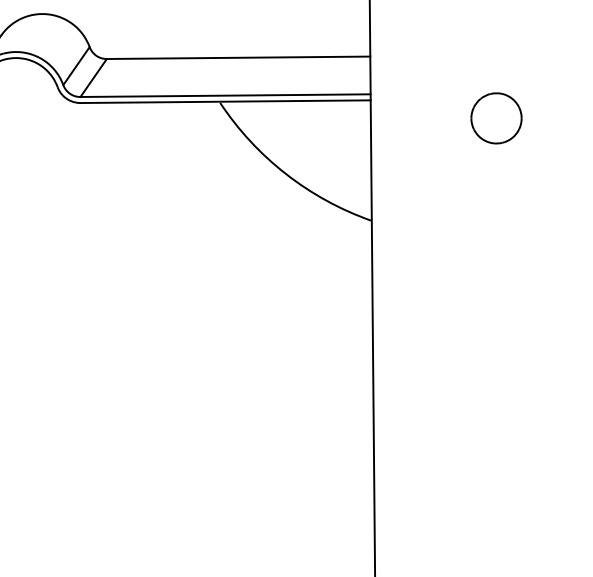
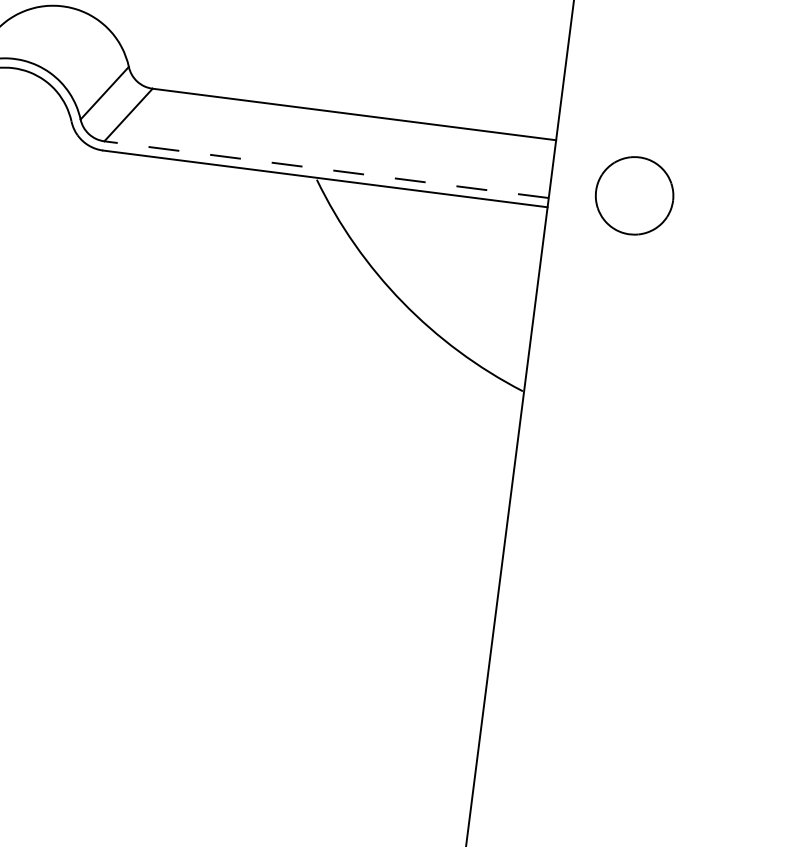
line: (225, 95) -> (326, 169), solid -> dashed
part: (496, 118) -> (634, 196), moved

